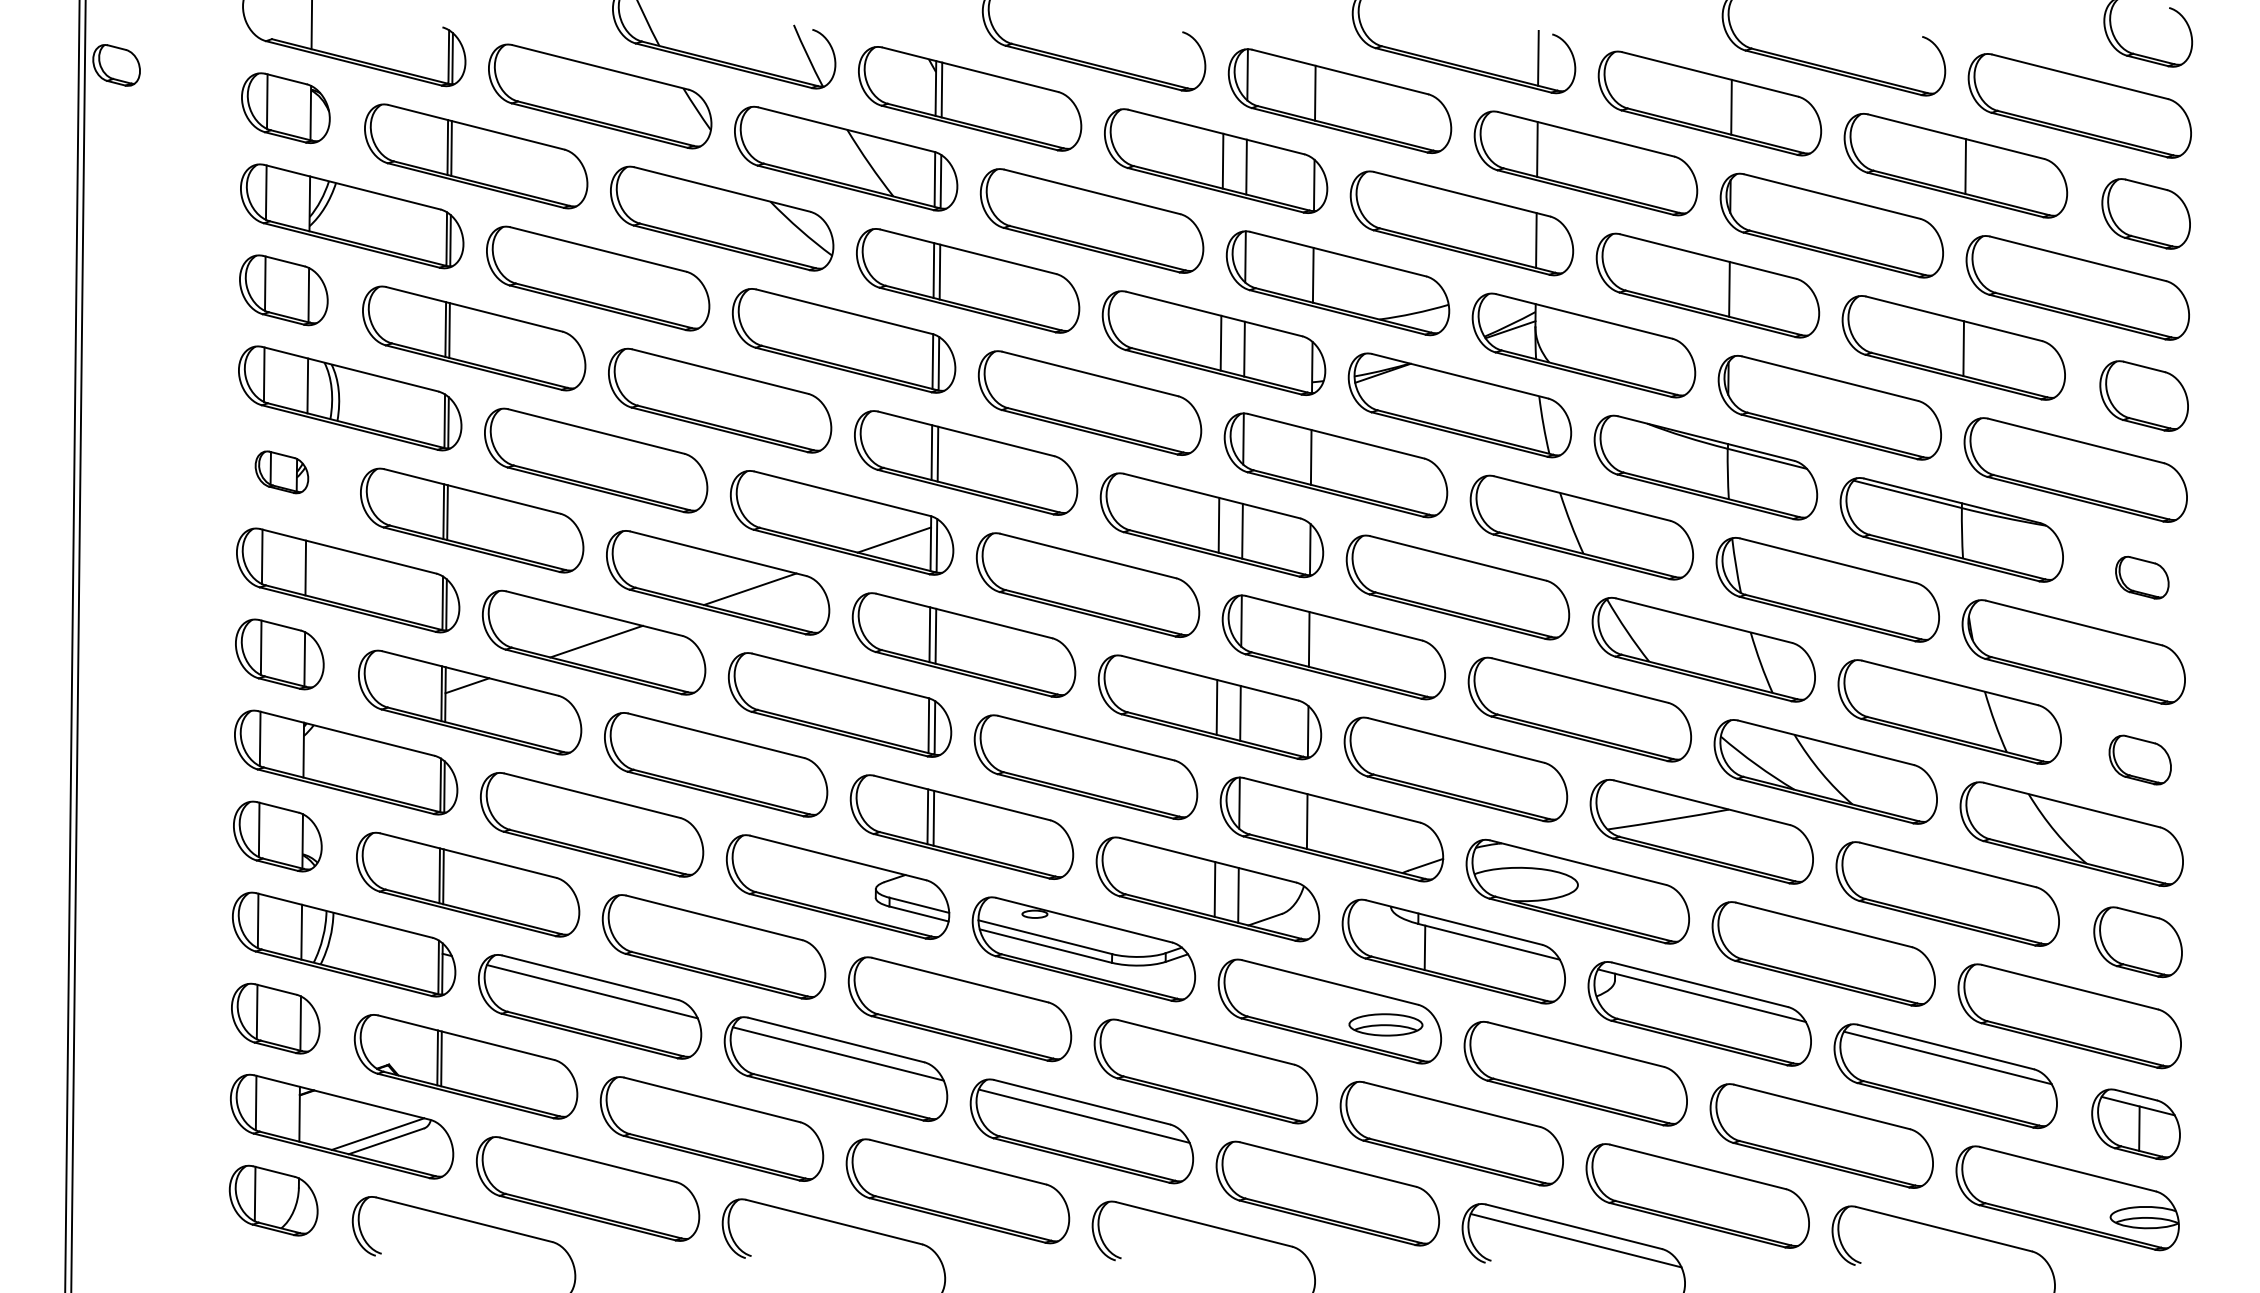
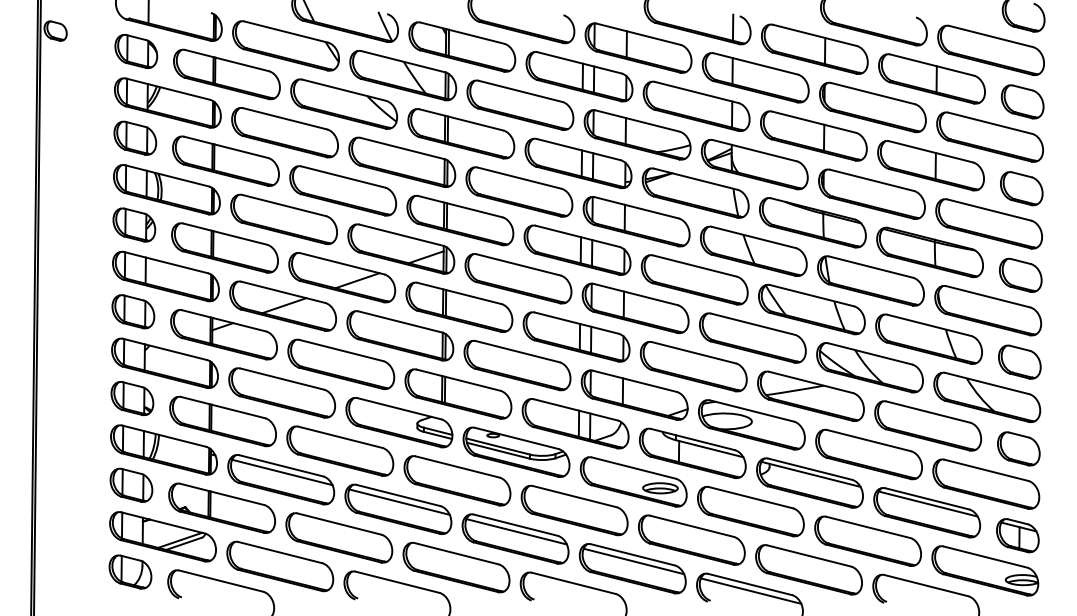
part: (282, 471) -> (134, 224), size x1.67
part: (2141, 576) -> (1020, 274), size x1.67
part: (2139, 758) -> (1019, 361), size x1.43
line: (1329, 1178) -> (633, 561), added

